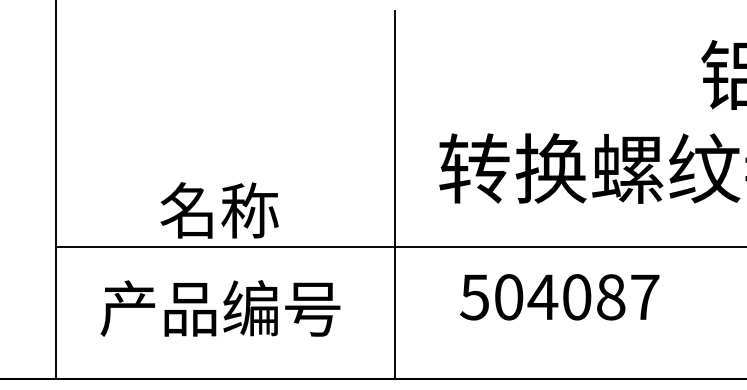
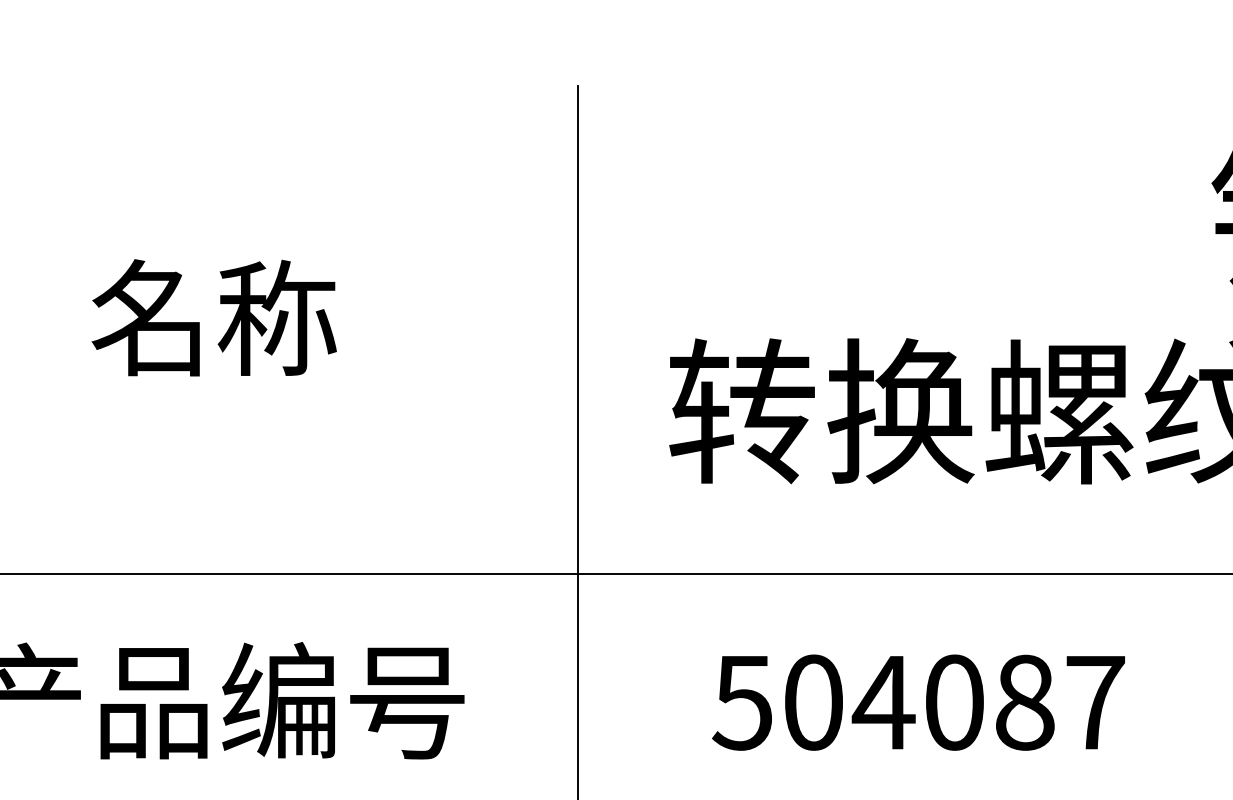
text: (219, 210) -> (214, 317), moved
text: (559, 297) -> (918, 703), moved

